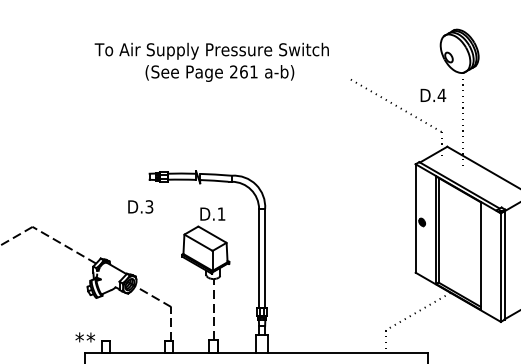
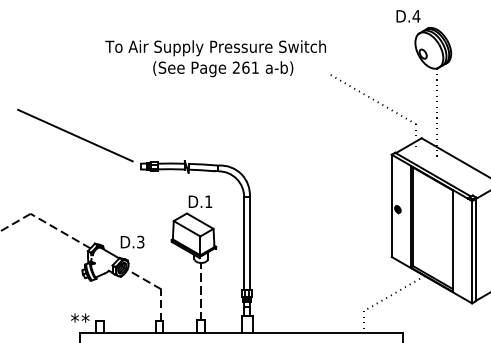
text: (211, 61) -> (215, 57), moved
text: (433, 94) -> (408, 15), moved
line: (79, 143) -> (74, 135), added
text: (140, 206) -> (132, 241), moved

